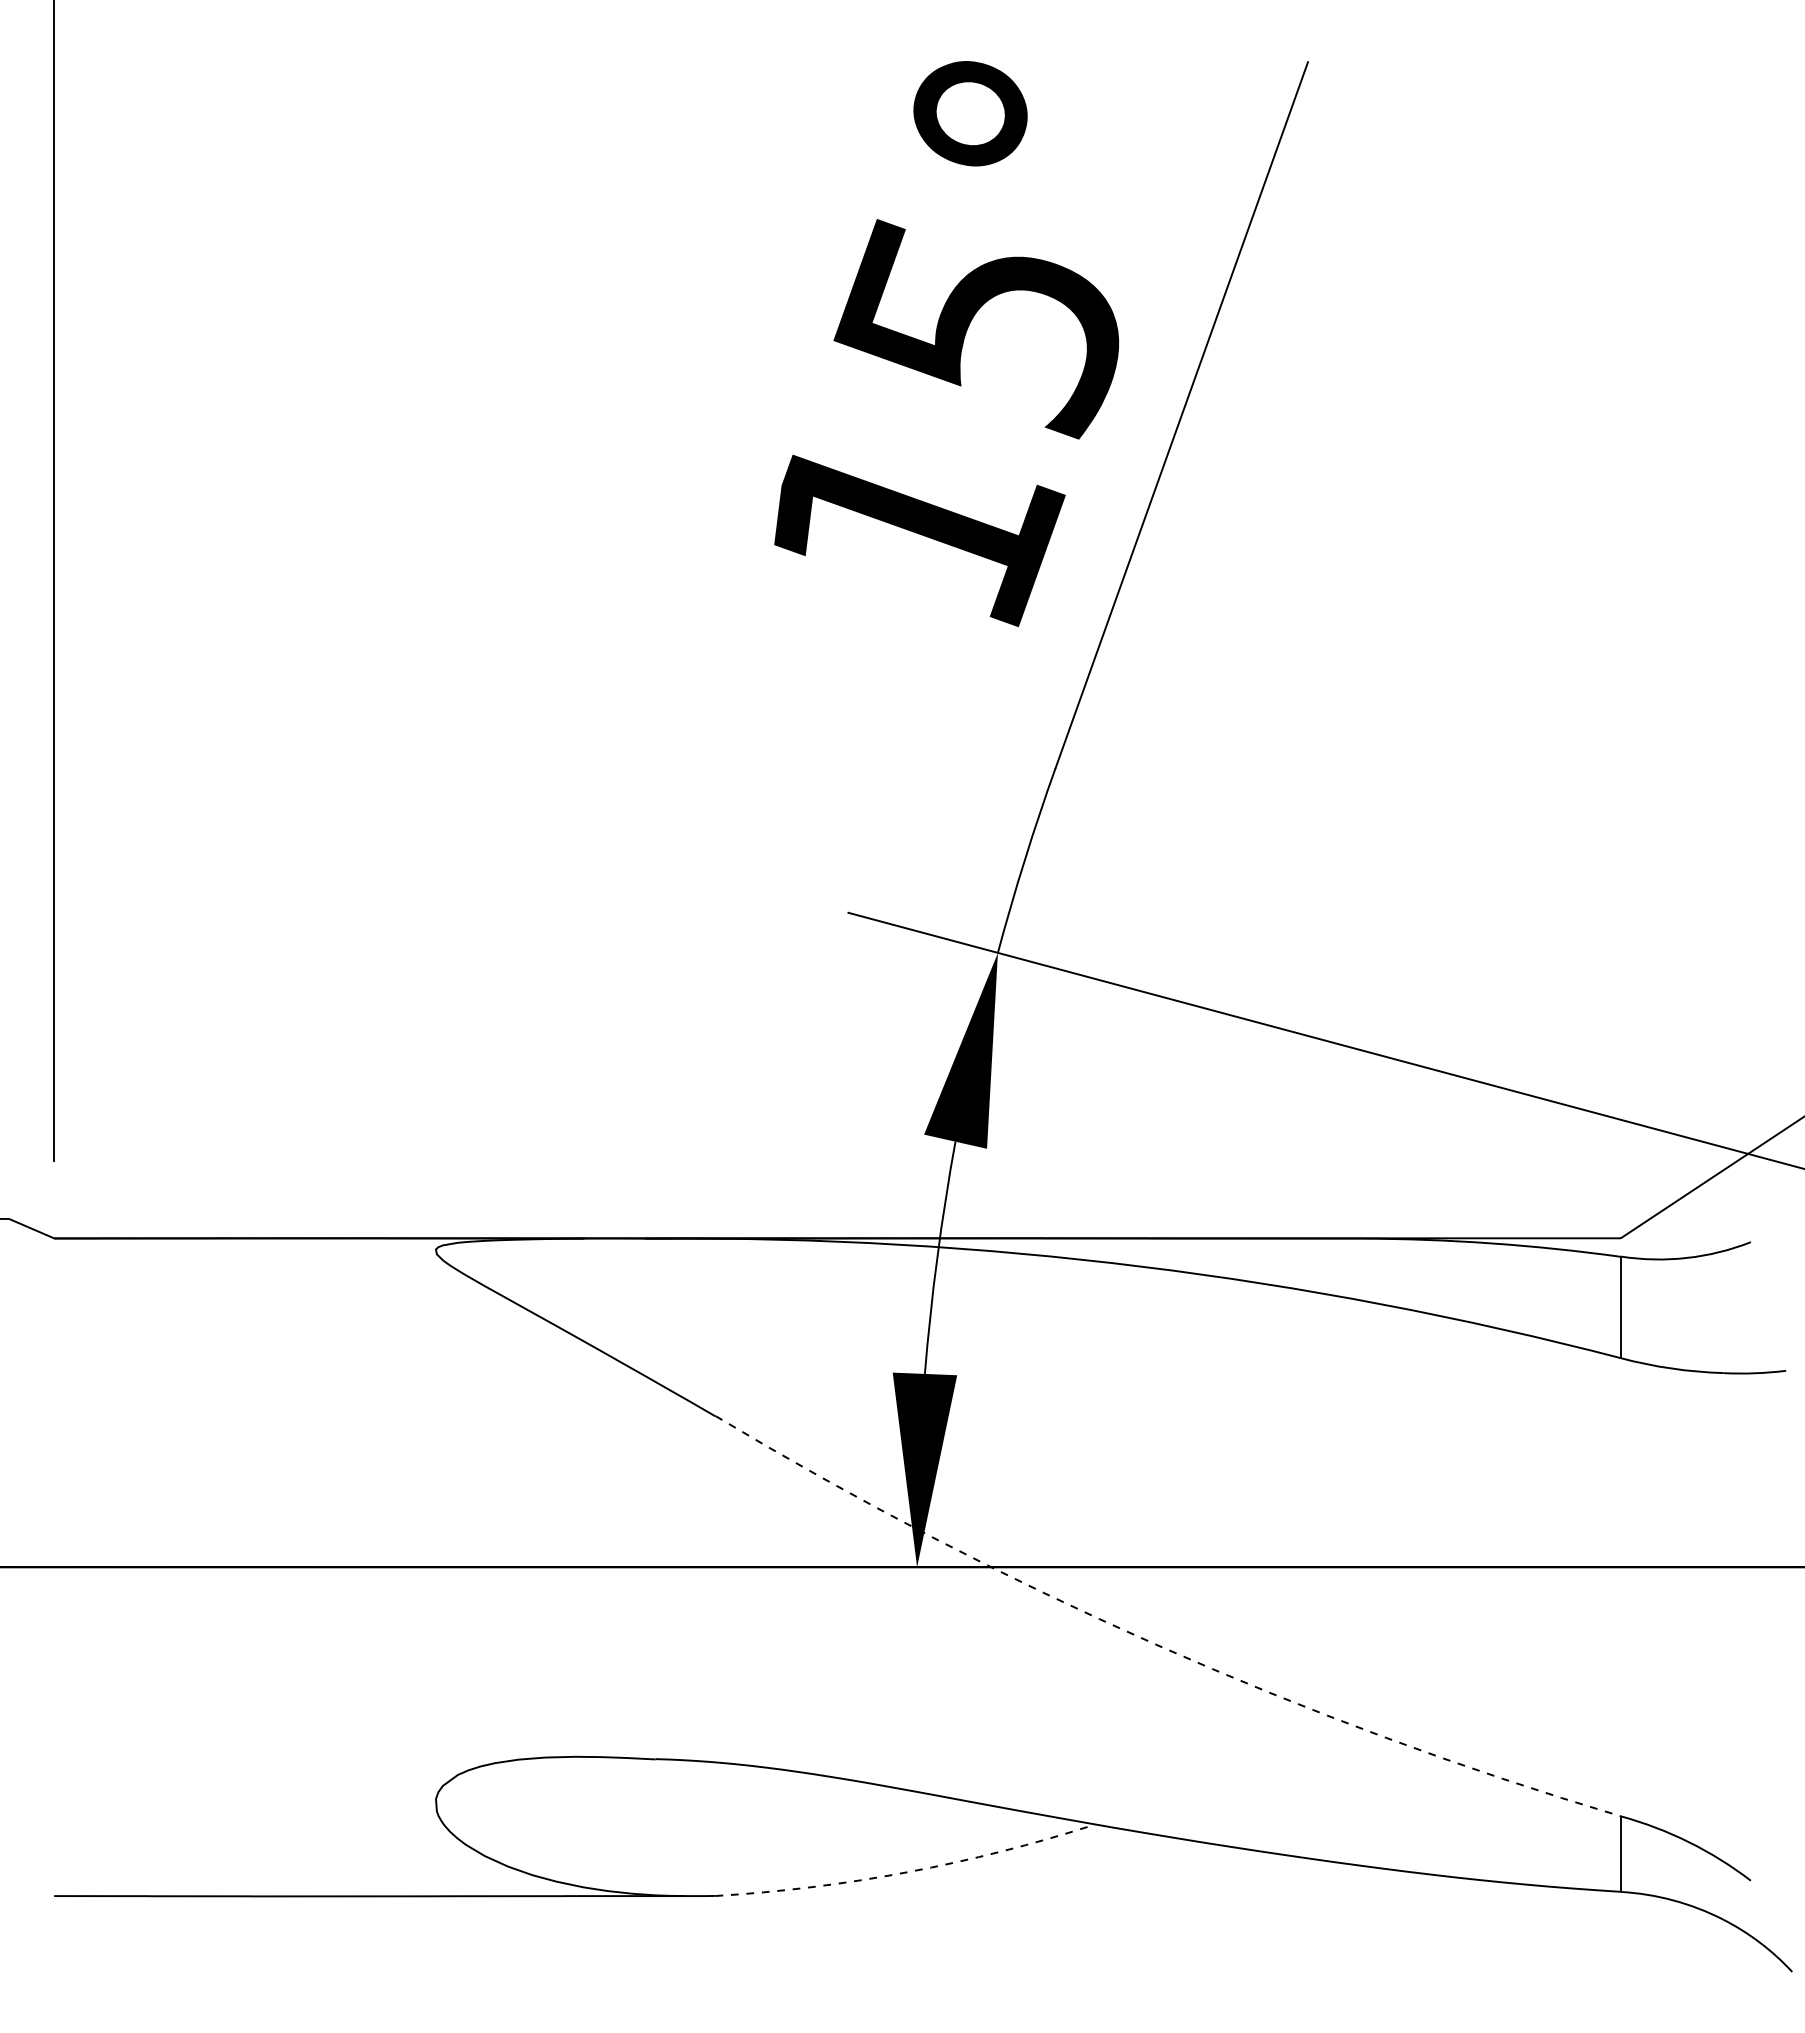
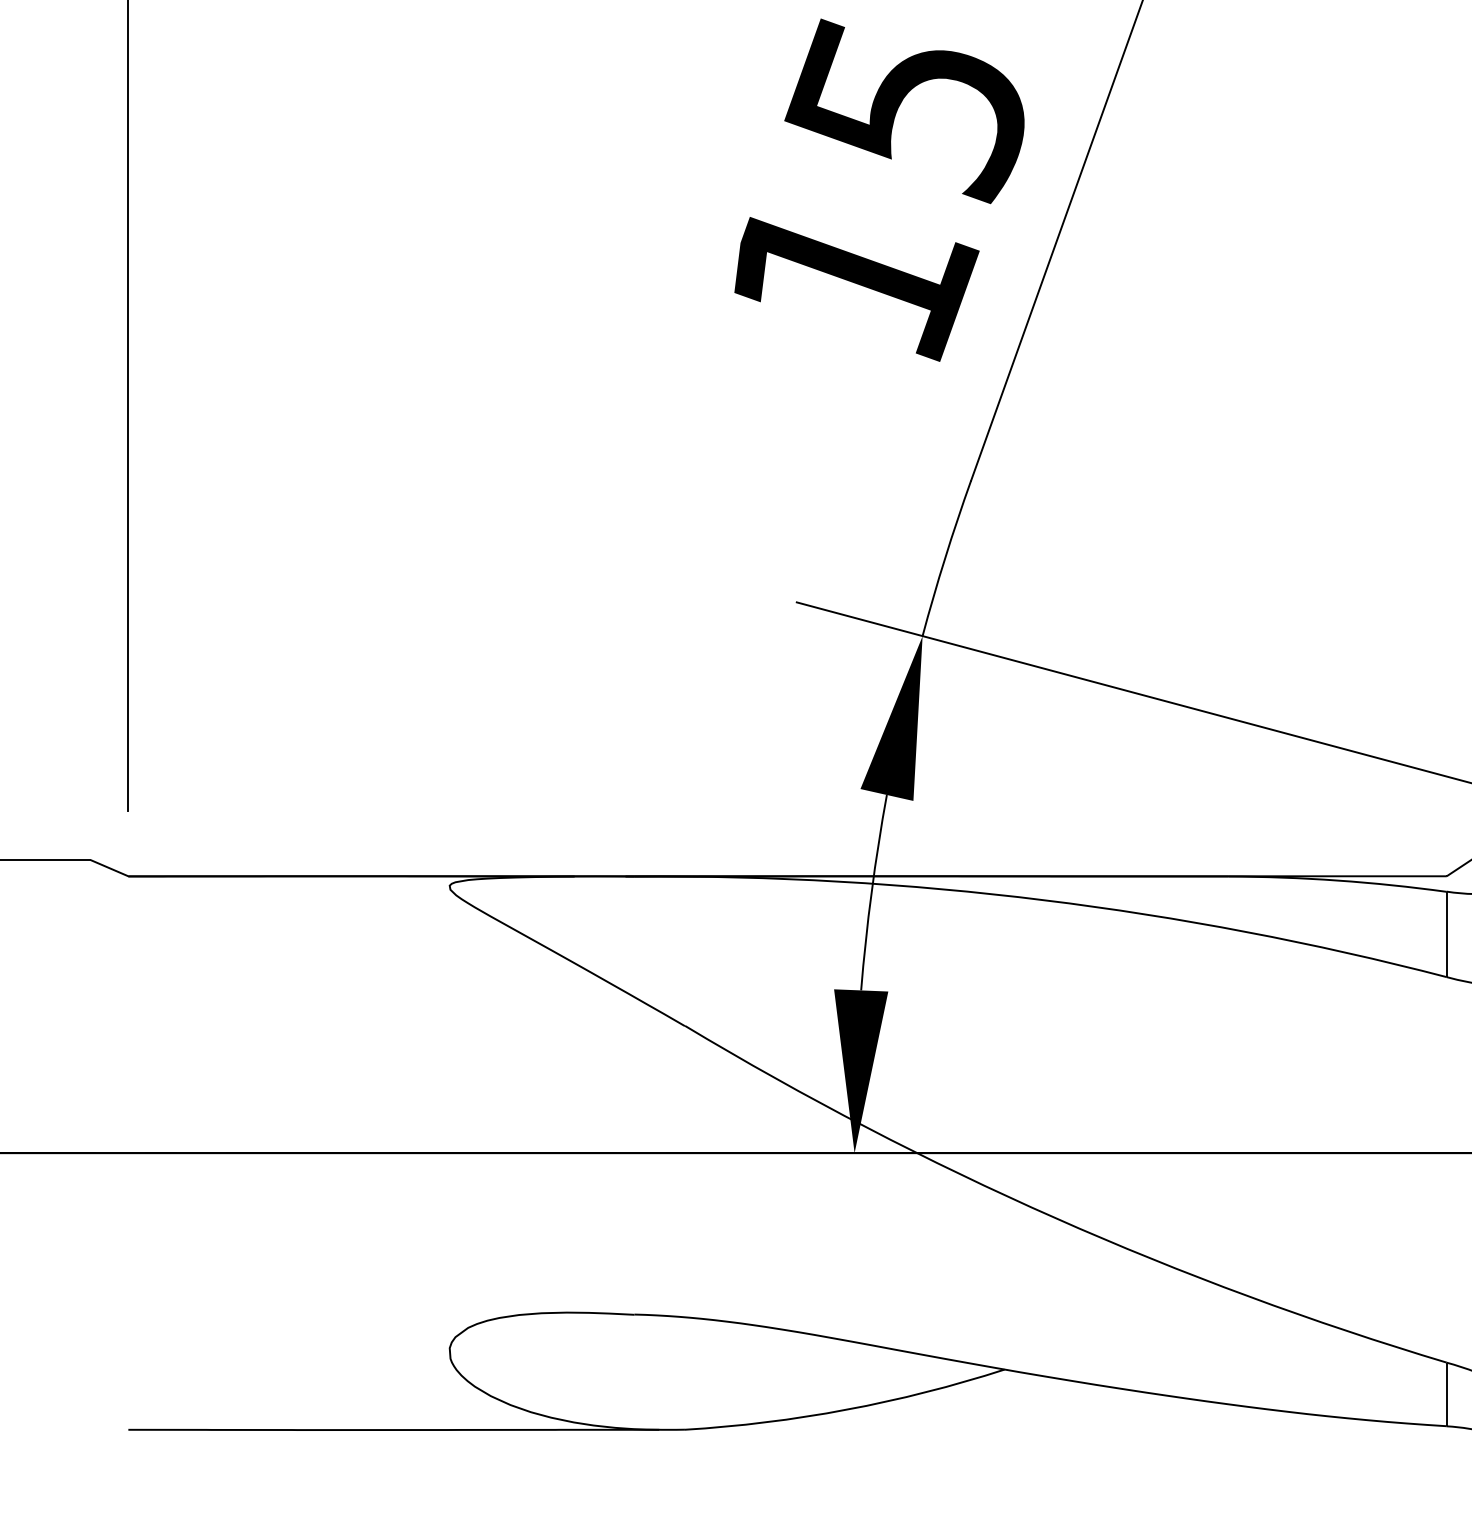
arc: (1155, 1644) -> (1055, 1218), dashed -> solid
arc: (907, 1872) -> (846, 1409), dashed -> solid

